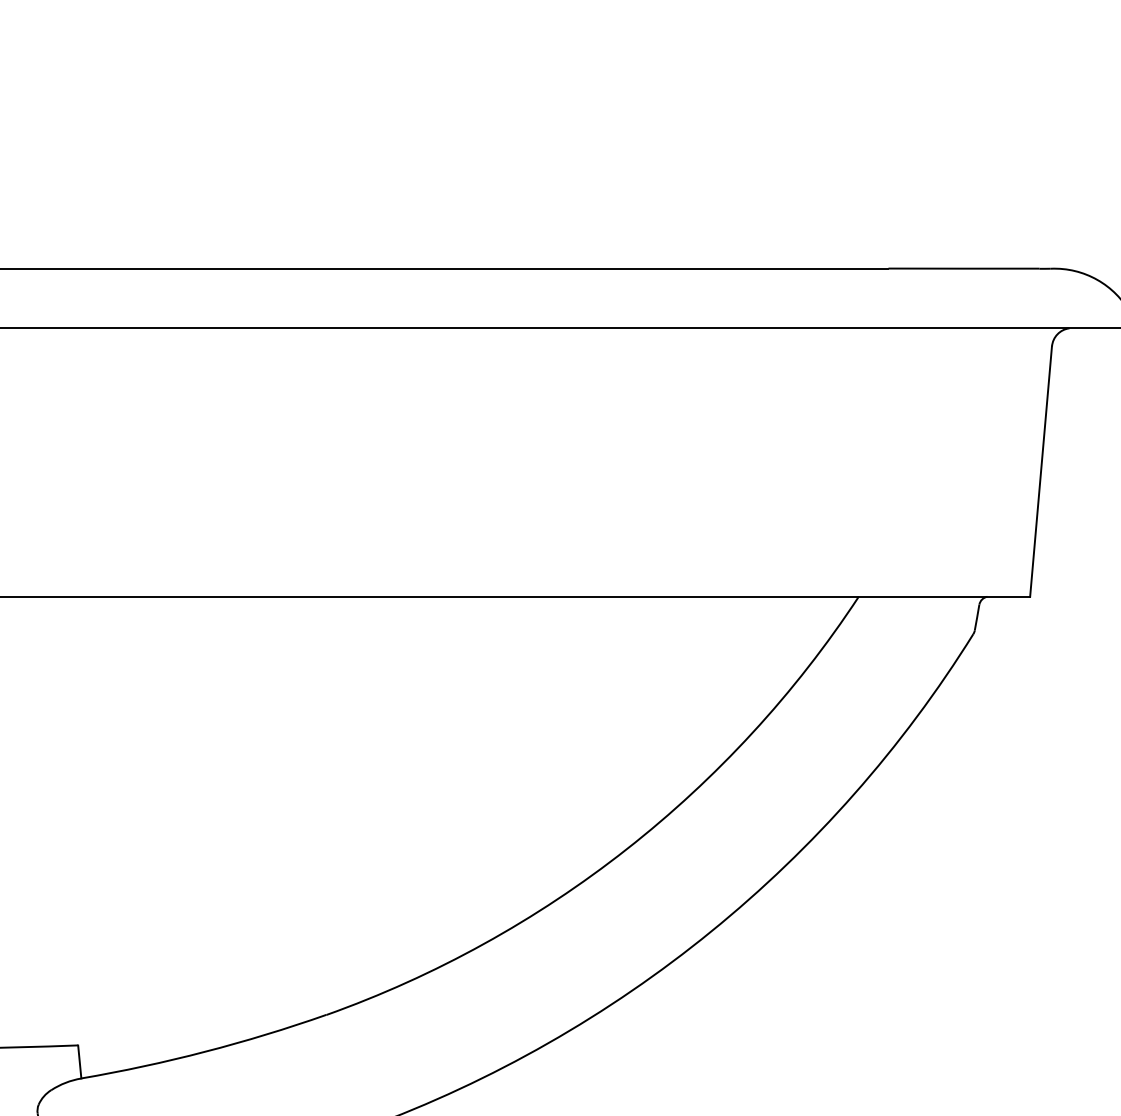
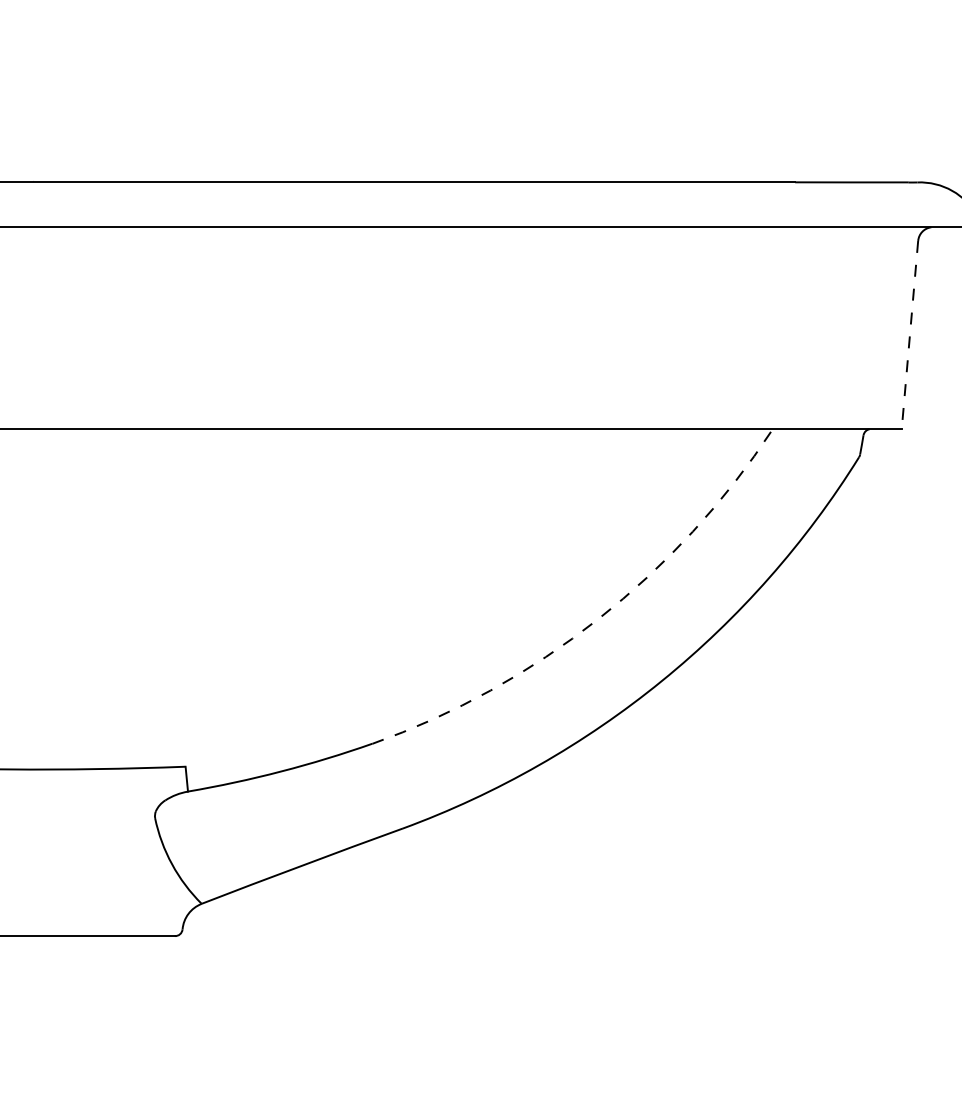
line: (1040, 472) -> (909, 335), solid -> dashed
arc: (627, 849) -> (598, 619), solid -> dashed

